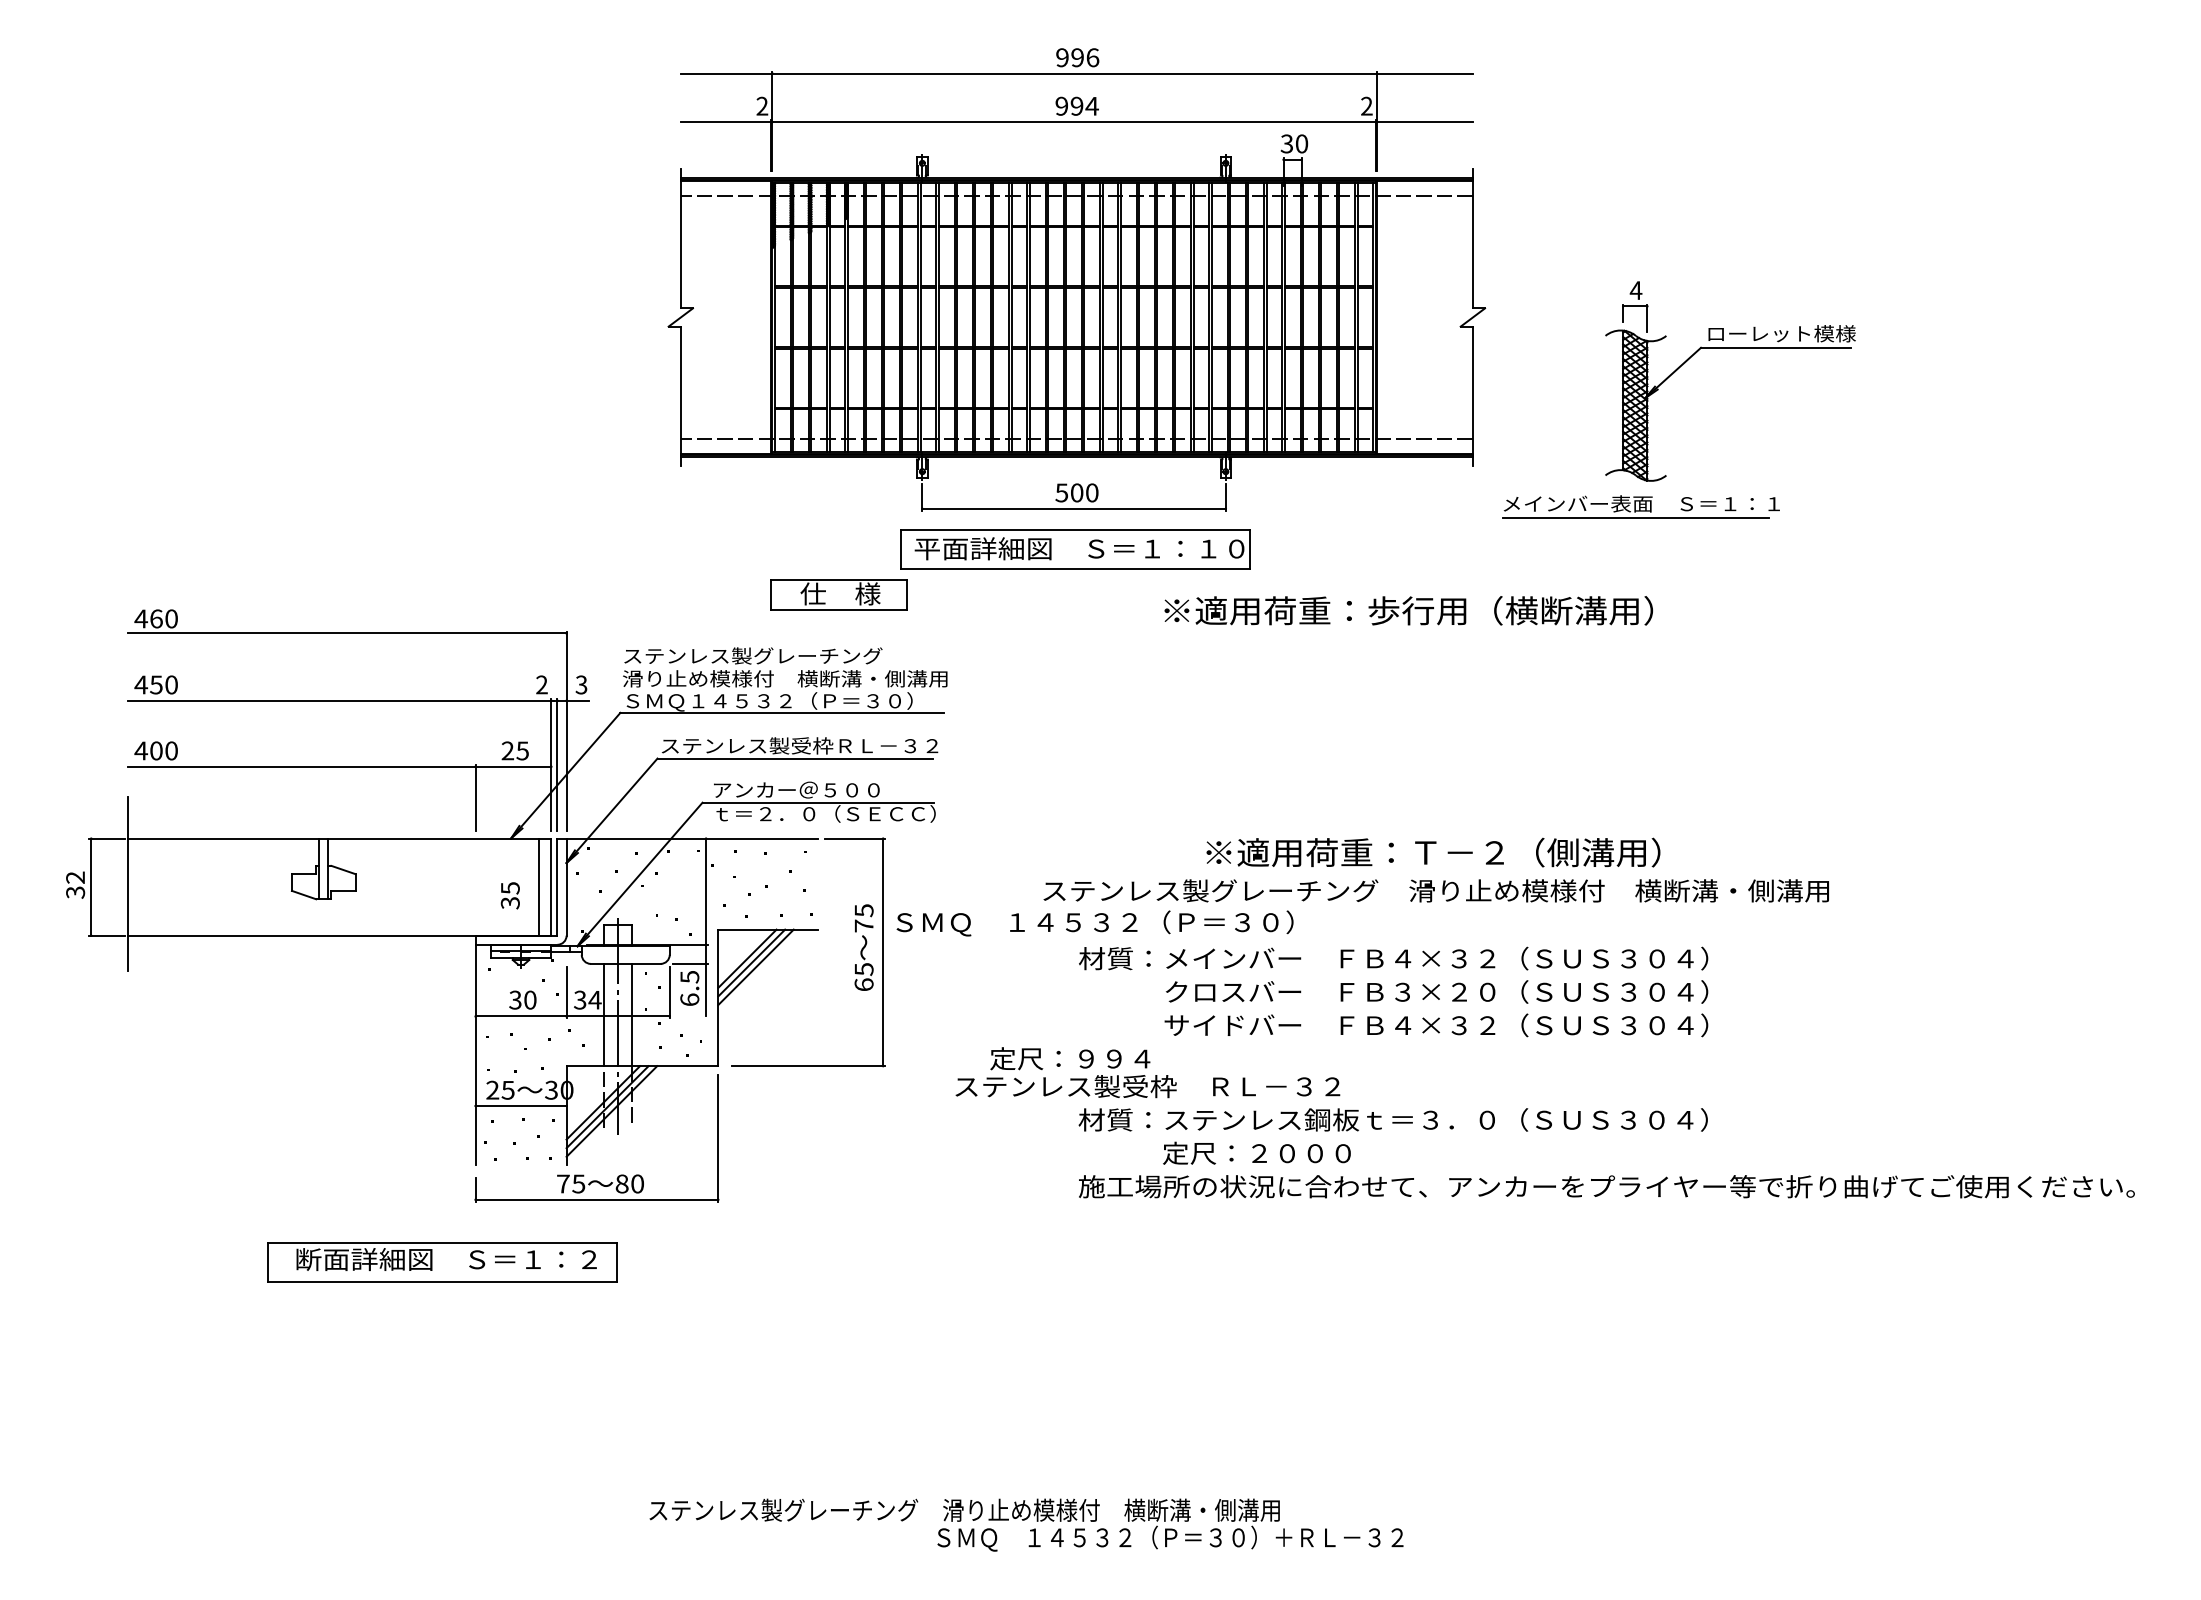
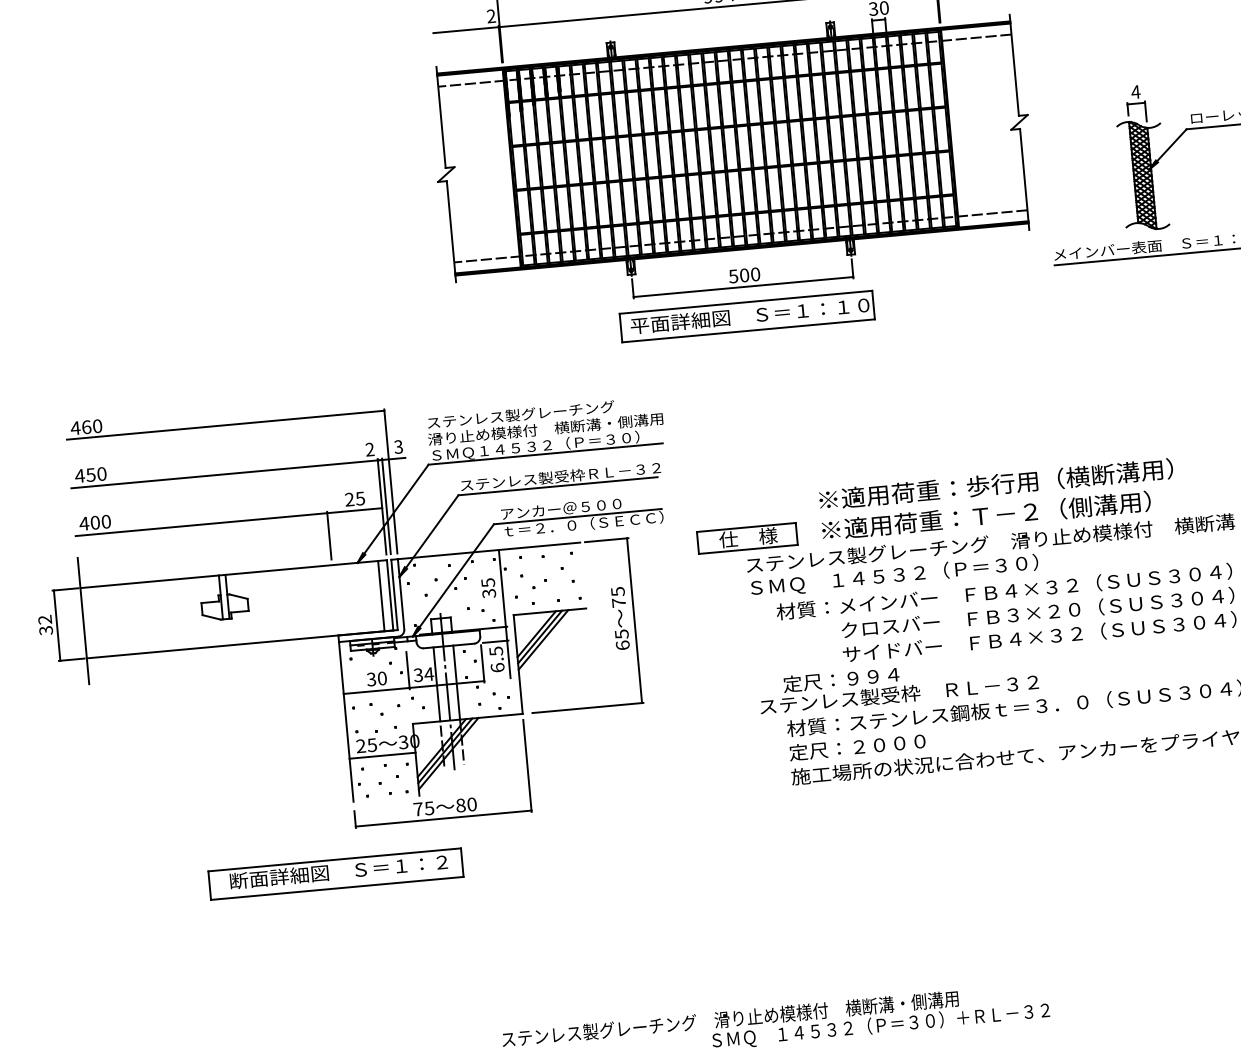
part: (838, 594) -> (746, 538), moved
text: (1408, 610) -> (995, 484), moved
text: (1433, 852) -> (986, 515), moved
text: (509, 895) -> (488, 588), moved
text: (1094, 923) -> (894, 576), moved
text: (1147, 1072) -> (898, 684), moved
text: (1256, 1152) -> (857, 746), moved

